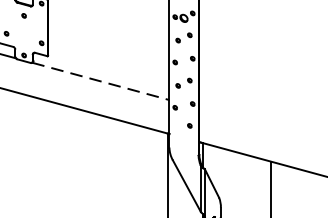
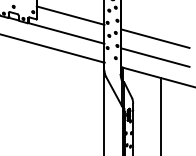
line: (108, 49) -> (70, 15), added
line: (101, 81) -> (66, 33), dashed -> solid
line: (261, 90) -> (155, 38), added
line: (261, 124) -> (155, 57), added

